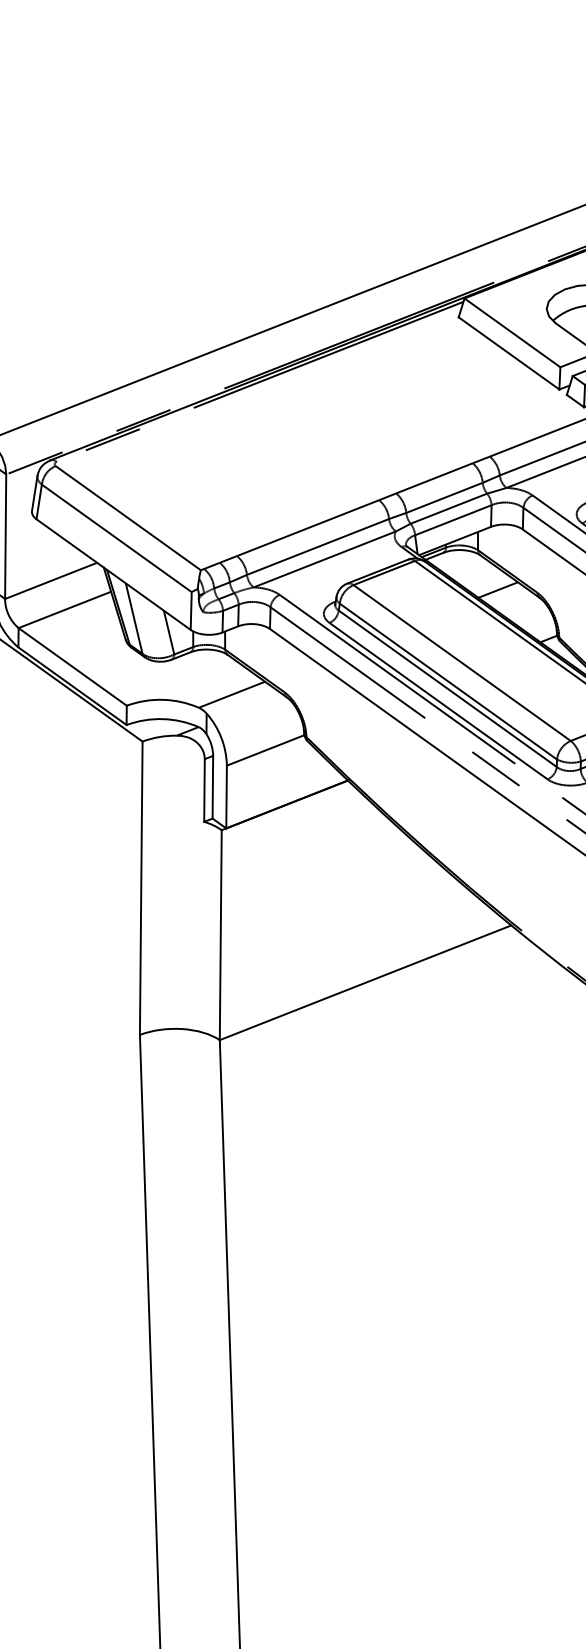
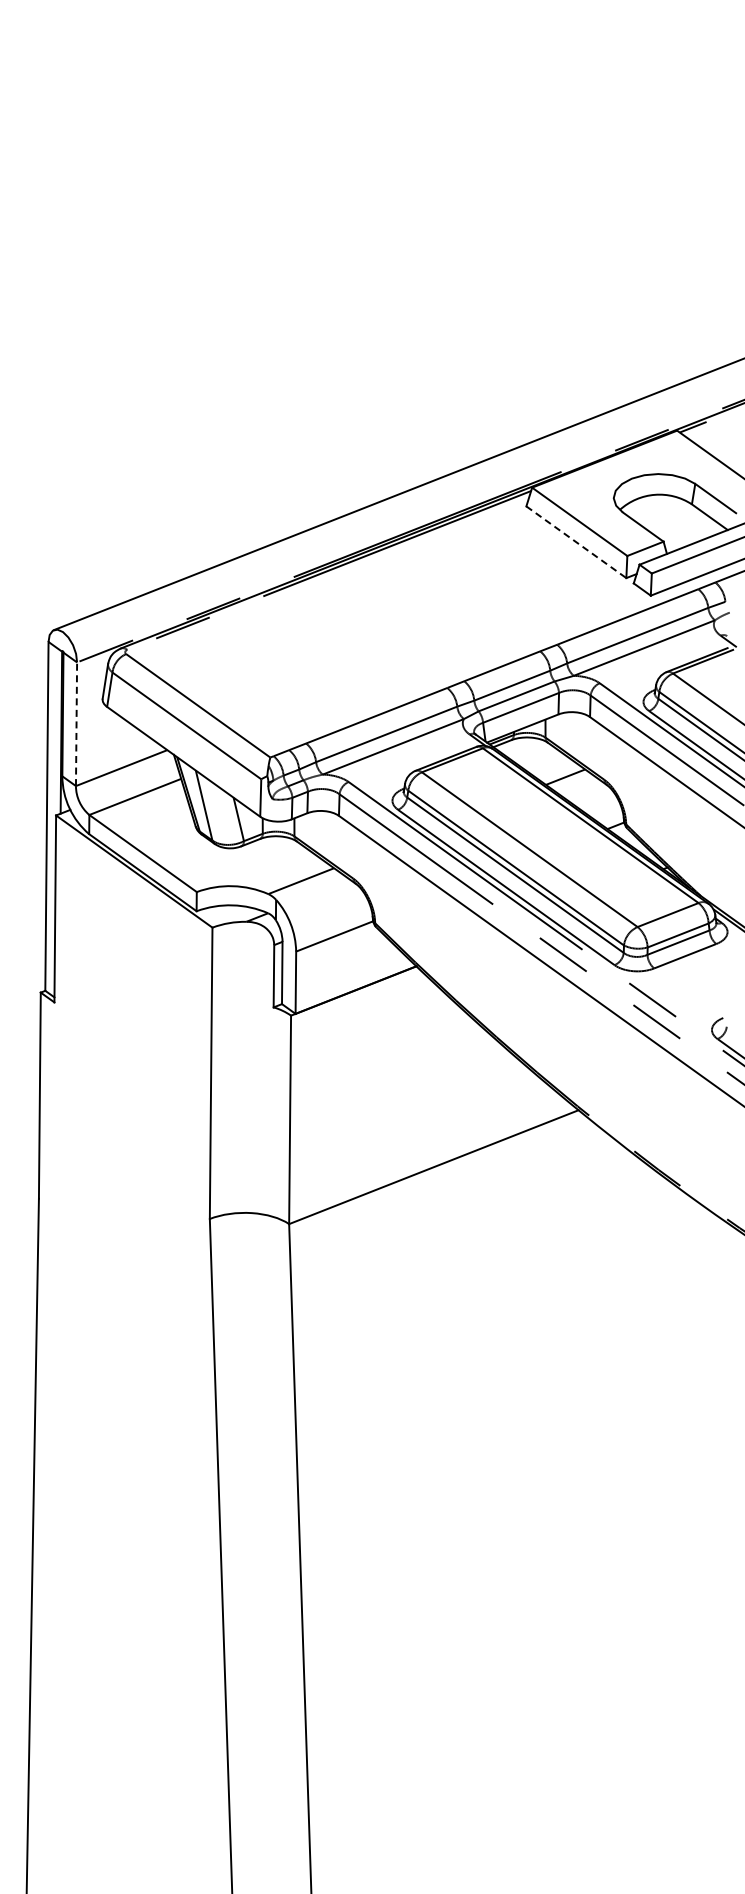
line: (509, 353) -> (576, 542), solid -> dashed
line: (5, 536) -> (76, 724), solid -> dashed

